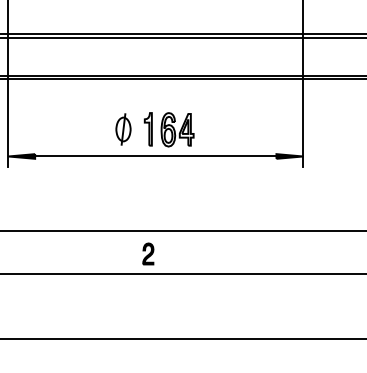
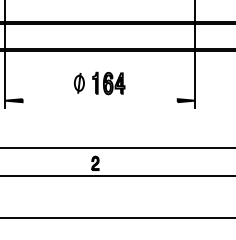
line: (154, 156) -> (99, 100), removed

